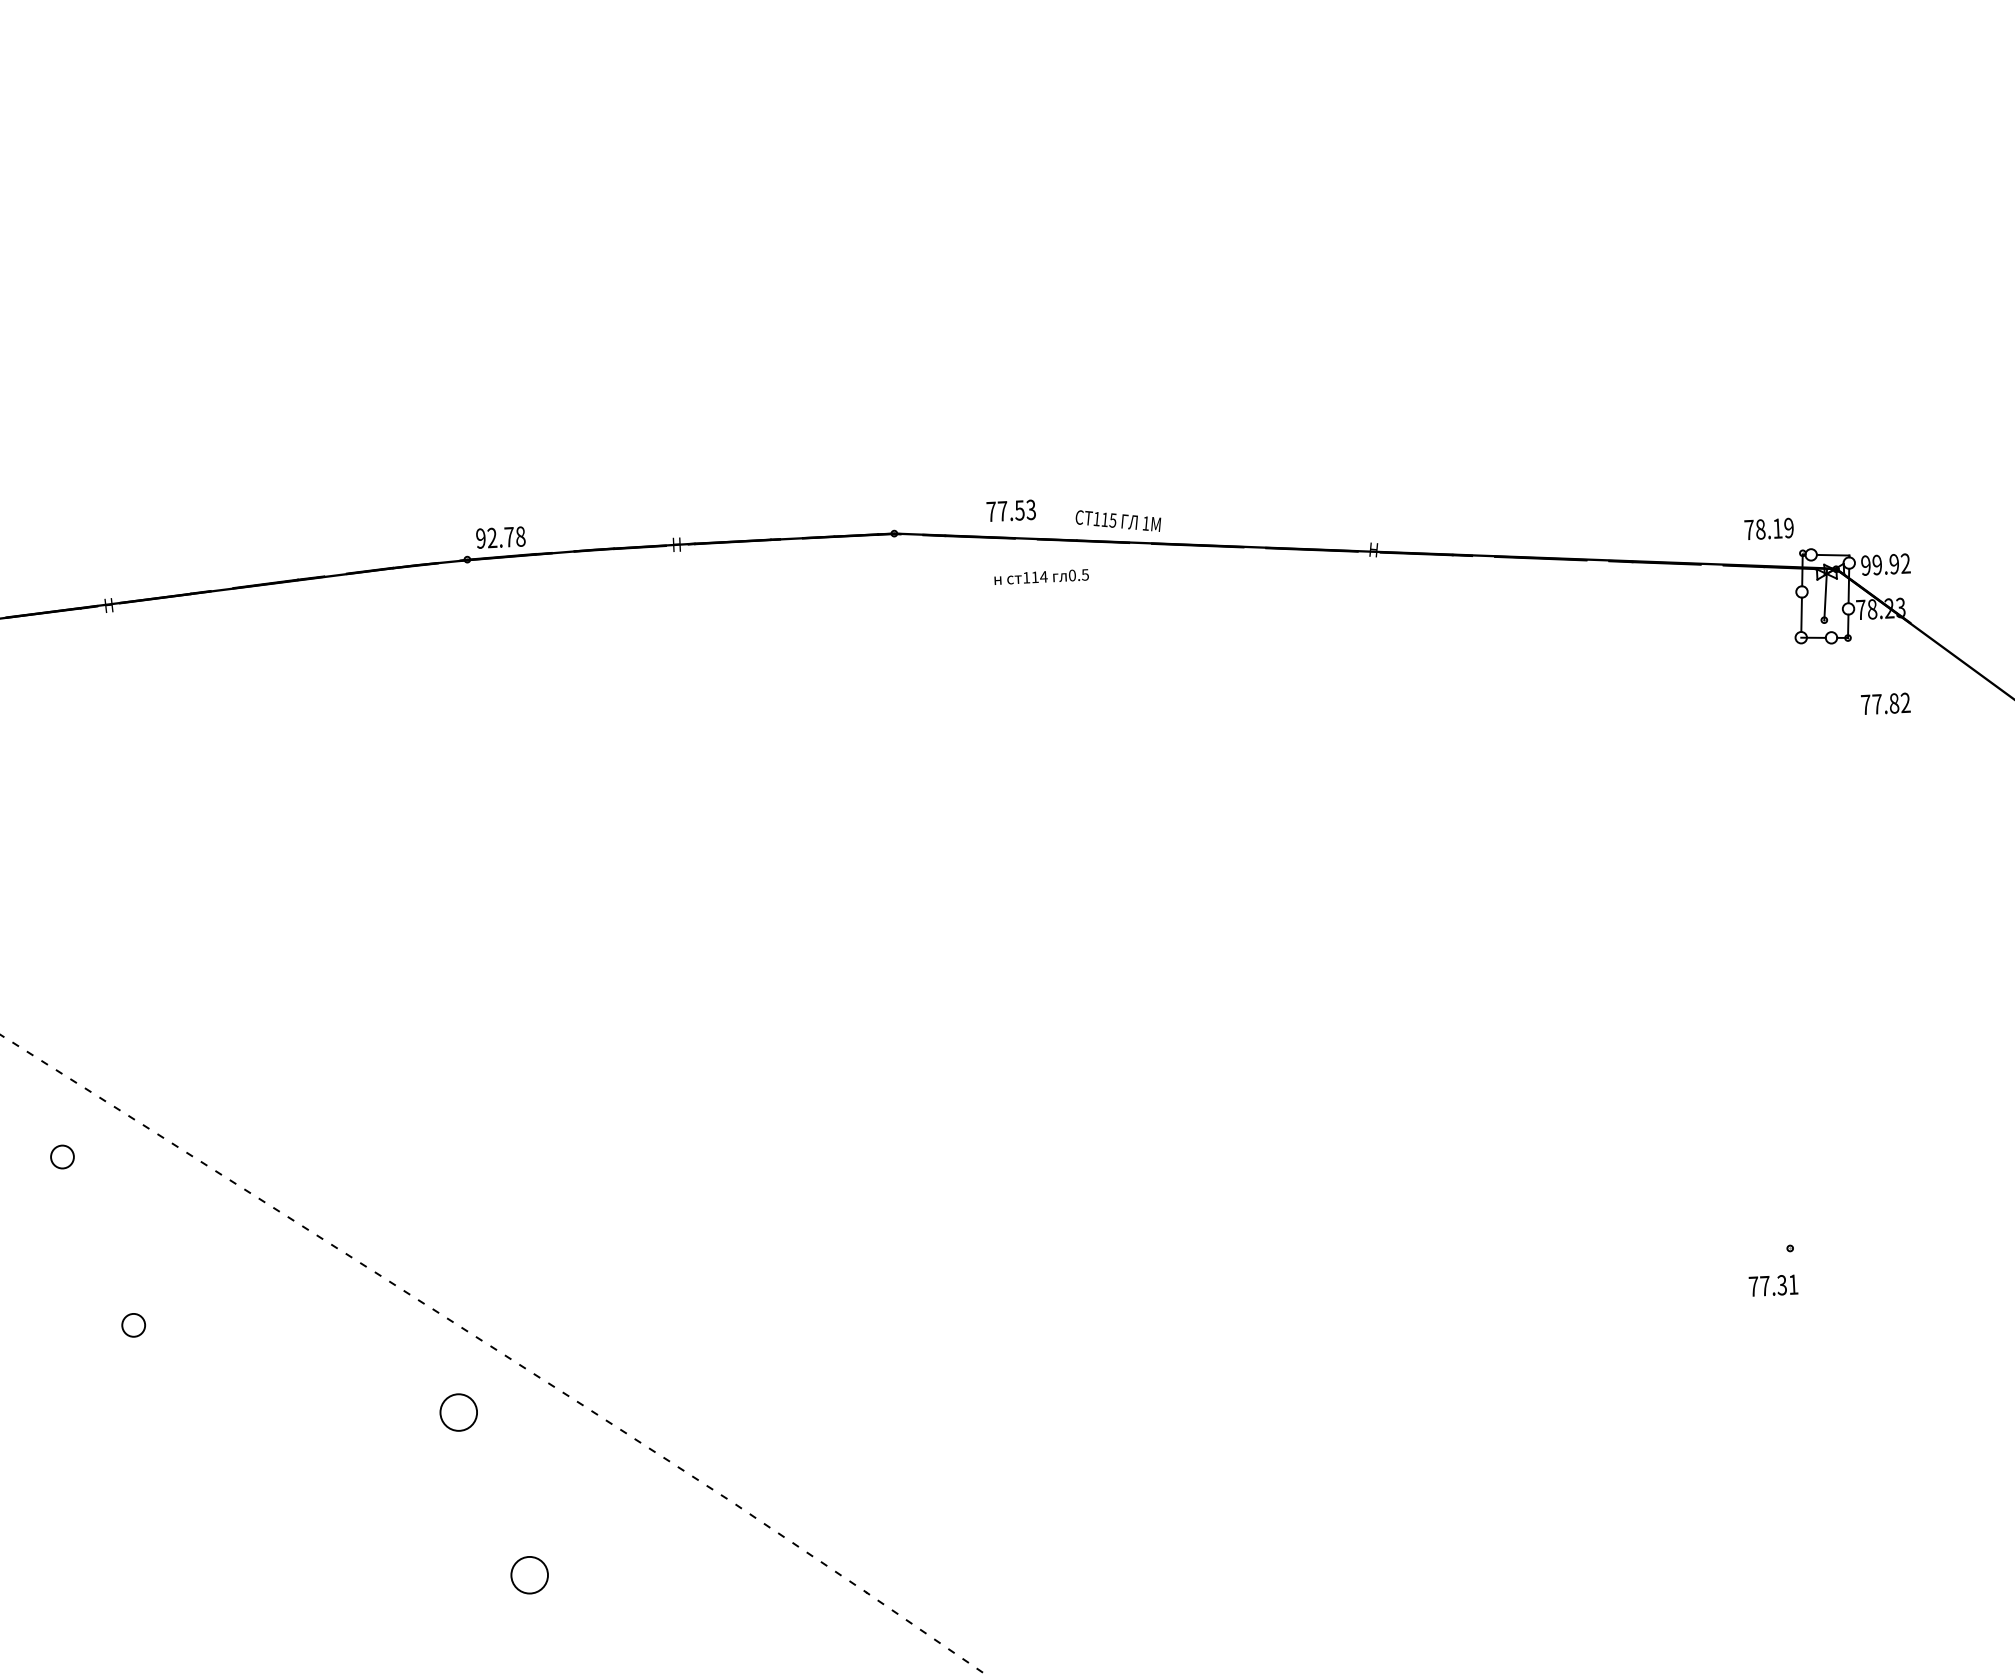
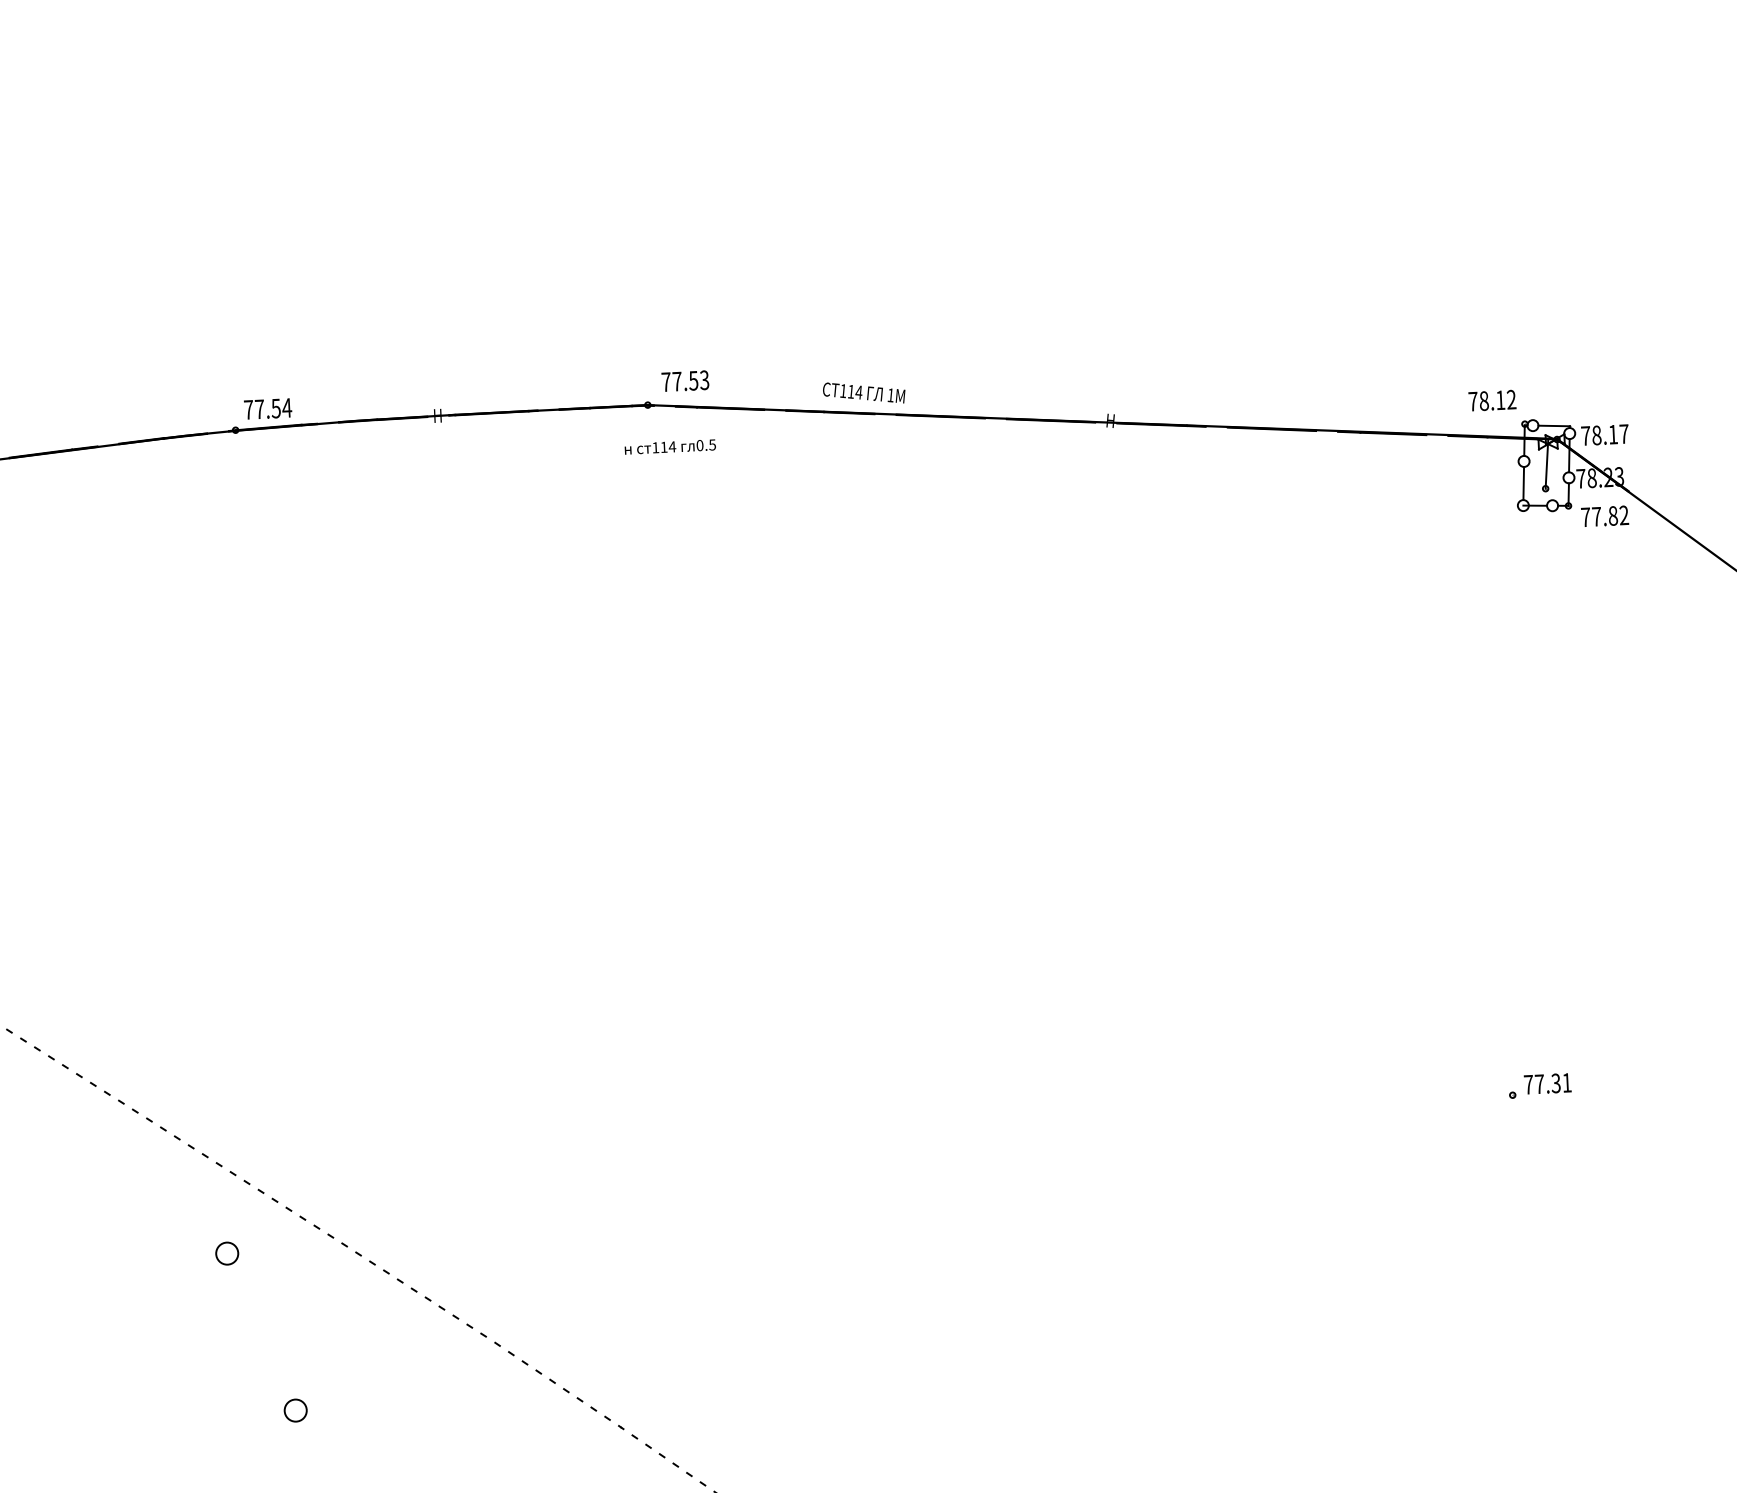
text: (1010, 510) -> (684, 380), moved
text: (1112, 520) -> (858, 392), 115 -> 114
text: (1789, 528) -> (1512, 400), 78.19 -> 78.12
text: (500, 537) -> (267, 408), 92.78 -> 77.54
text: (1885, 564) -> (1604, 434), 99.92 -> 78.17
text: (1041, 576) -> (670, 446), moved
text: (1885, 703) -> (1604, 516), moved
text: (1773, 1285) -> (1547, 1083), moved
part: (458, 1412) -> (227, 1253), size x0.62
part: (529, 1574) -> (295, 1409), size x0.62

